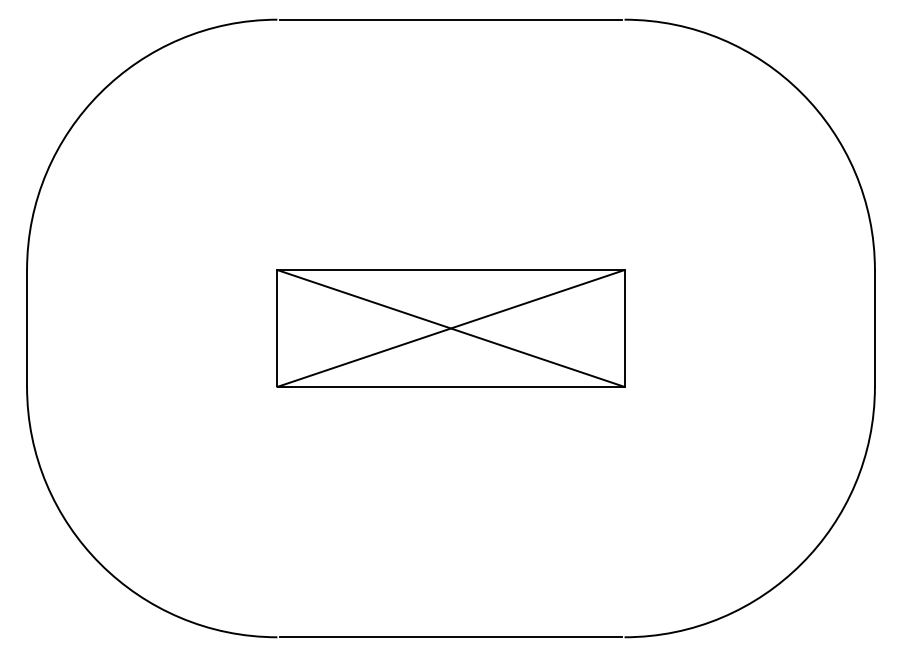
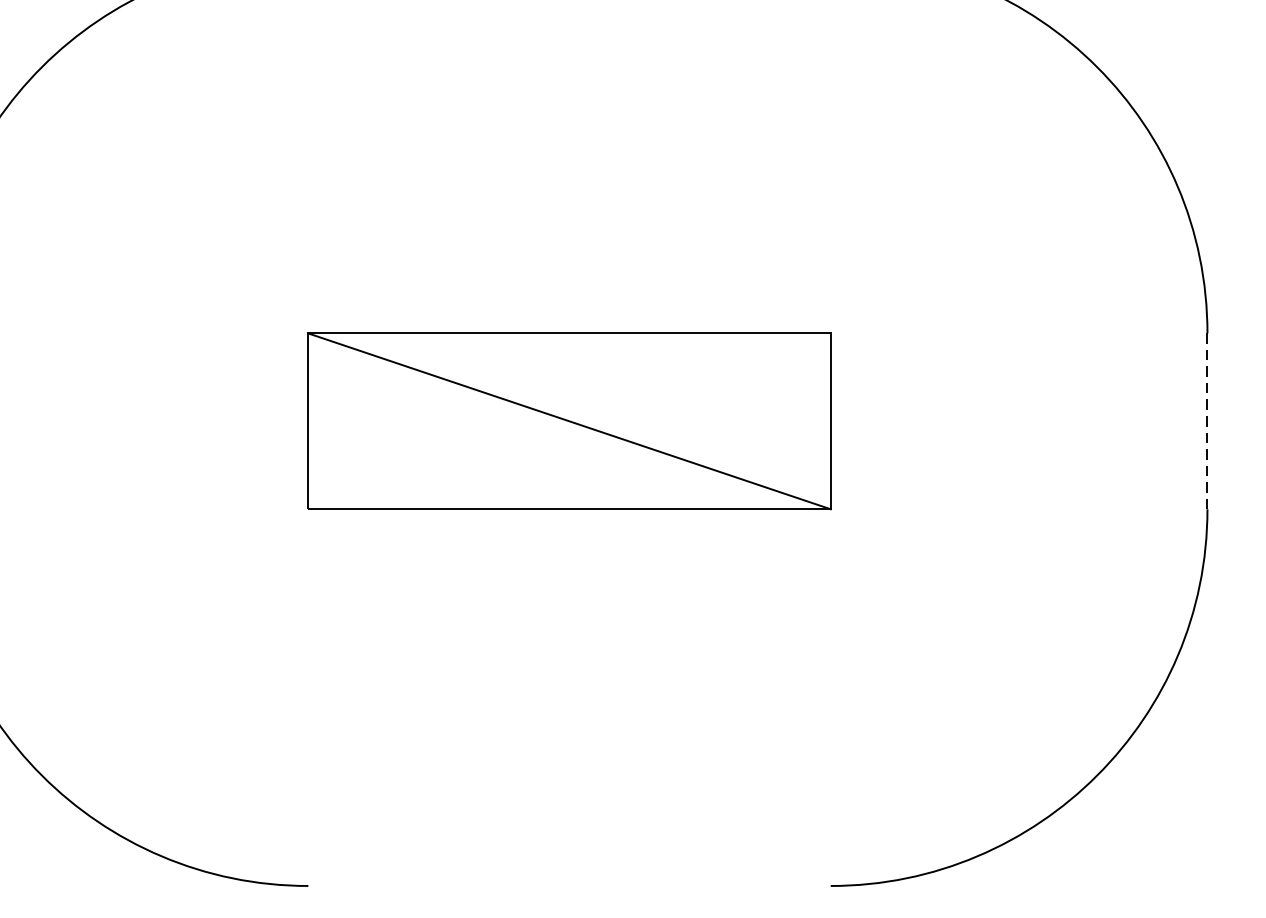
line: (450, 328) -> (568, 421), removed
line: (874, 328) -> (1206, 421), solid -> dashed
line: (450, 637) -> (568, 886), removed

